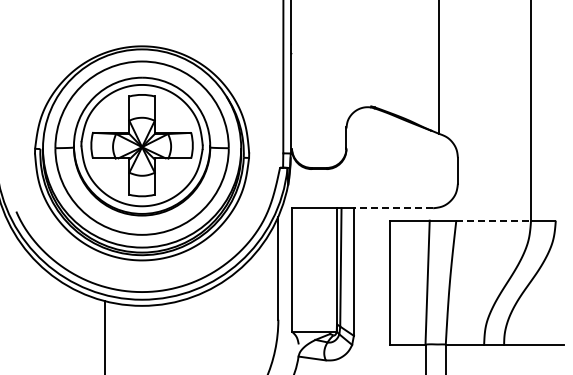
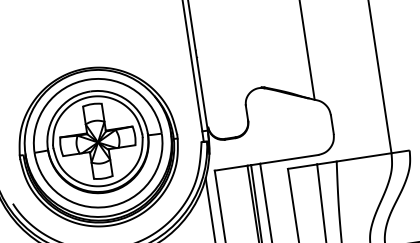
line: (393, 208) -> (289, 159), dashed -> solid
line: (494, 220) -> (364, 157), dashed -> solid

